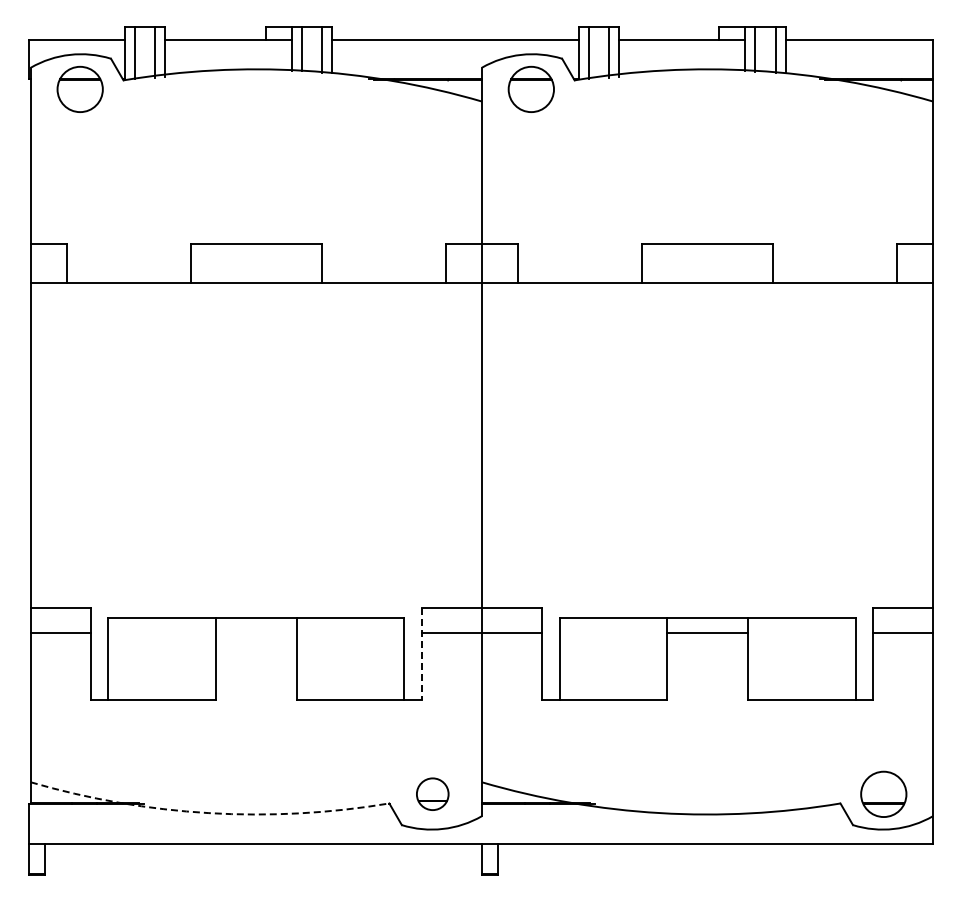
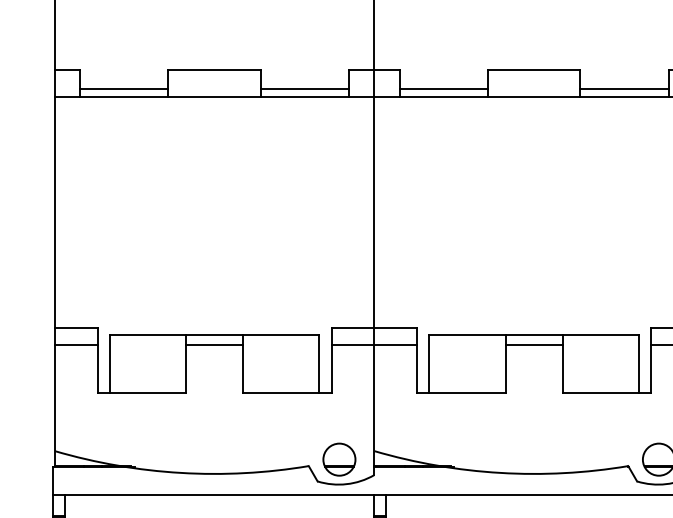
line: (128, 270) -> (124, 88), added
line: (383, 270) -> (304, 88), added
line: (579, 270) -> (443, 88), added
line: (835, 270) -> (624, 88), added
line: (256, 632) -> (214, 345), added
line: (421, 654) -> (331, 360), dashed -> solid
part: (432, 793) -> (339, 459), size x1.43
arc: (208, 813) -> (180, 473), dashed -> solid

